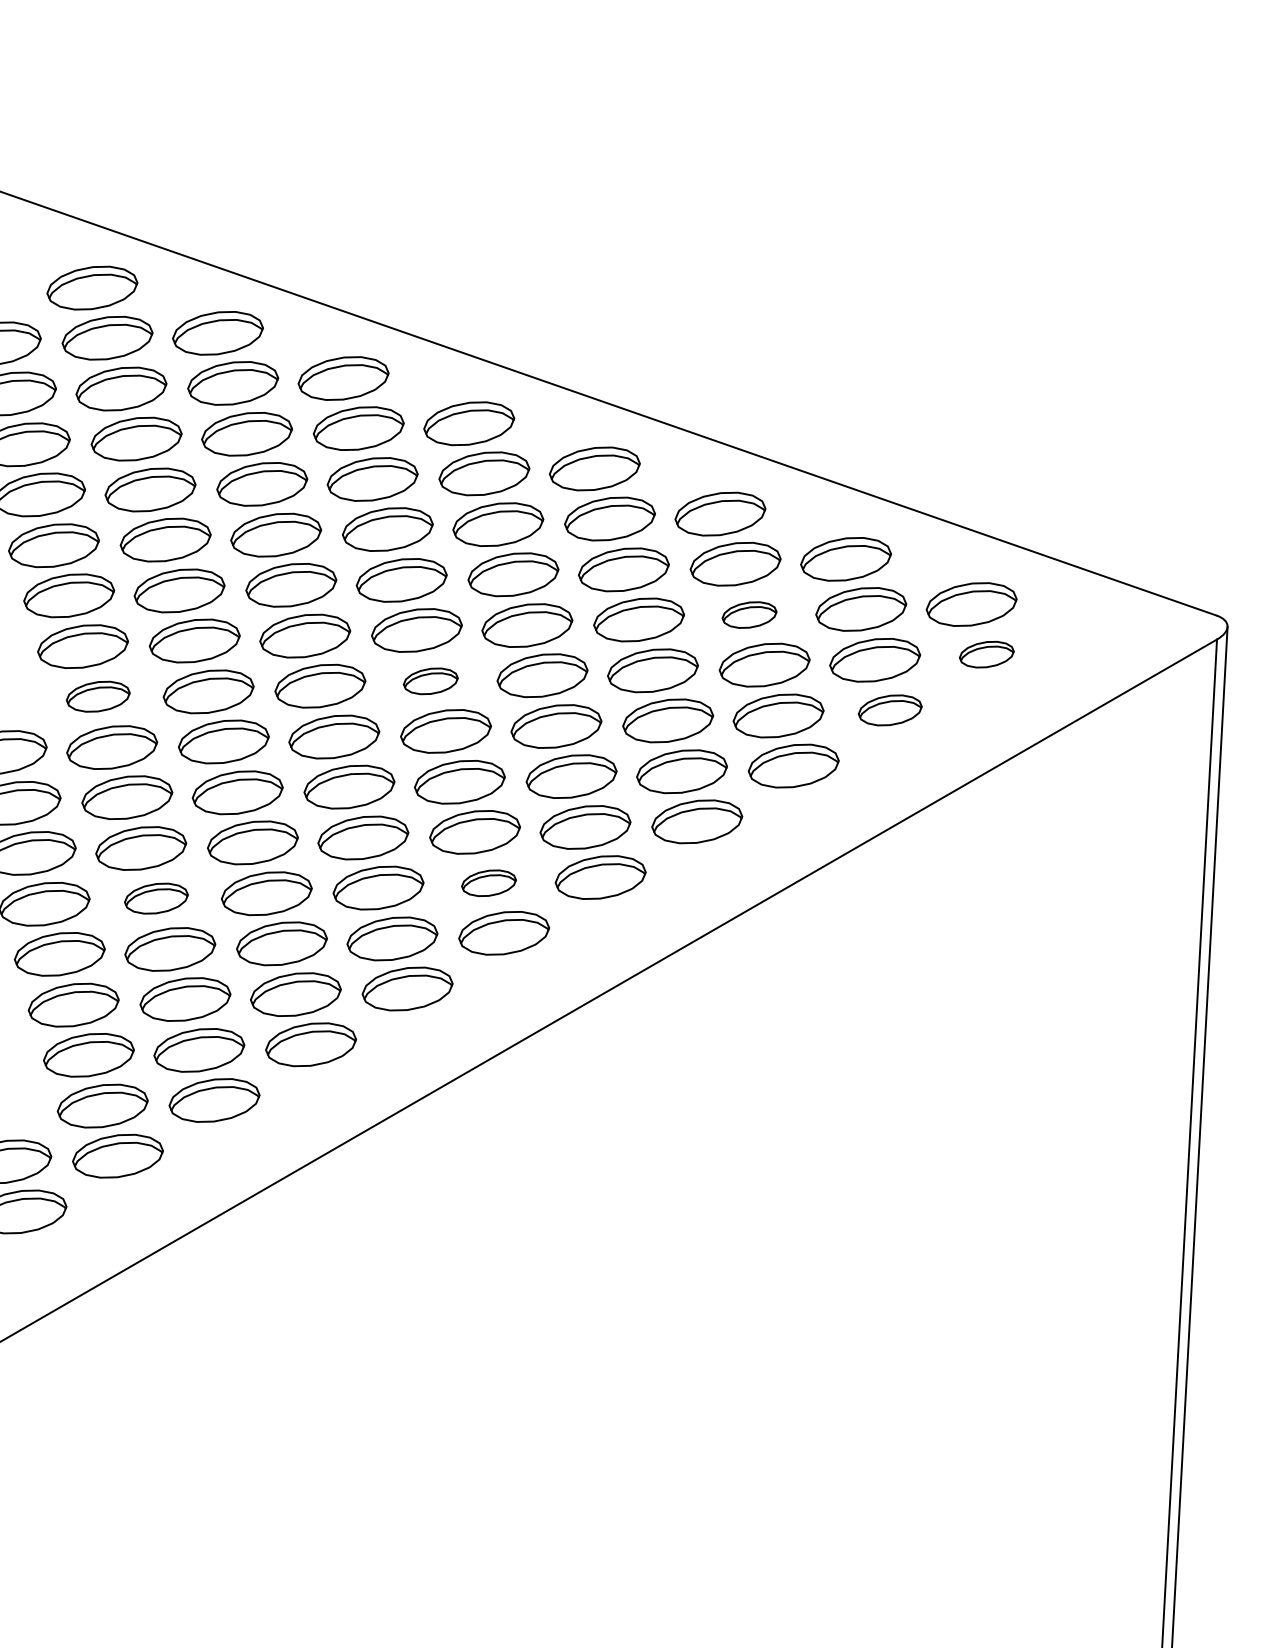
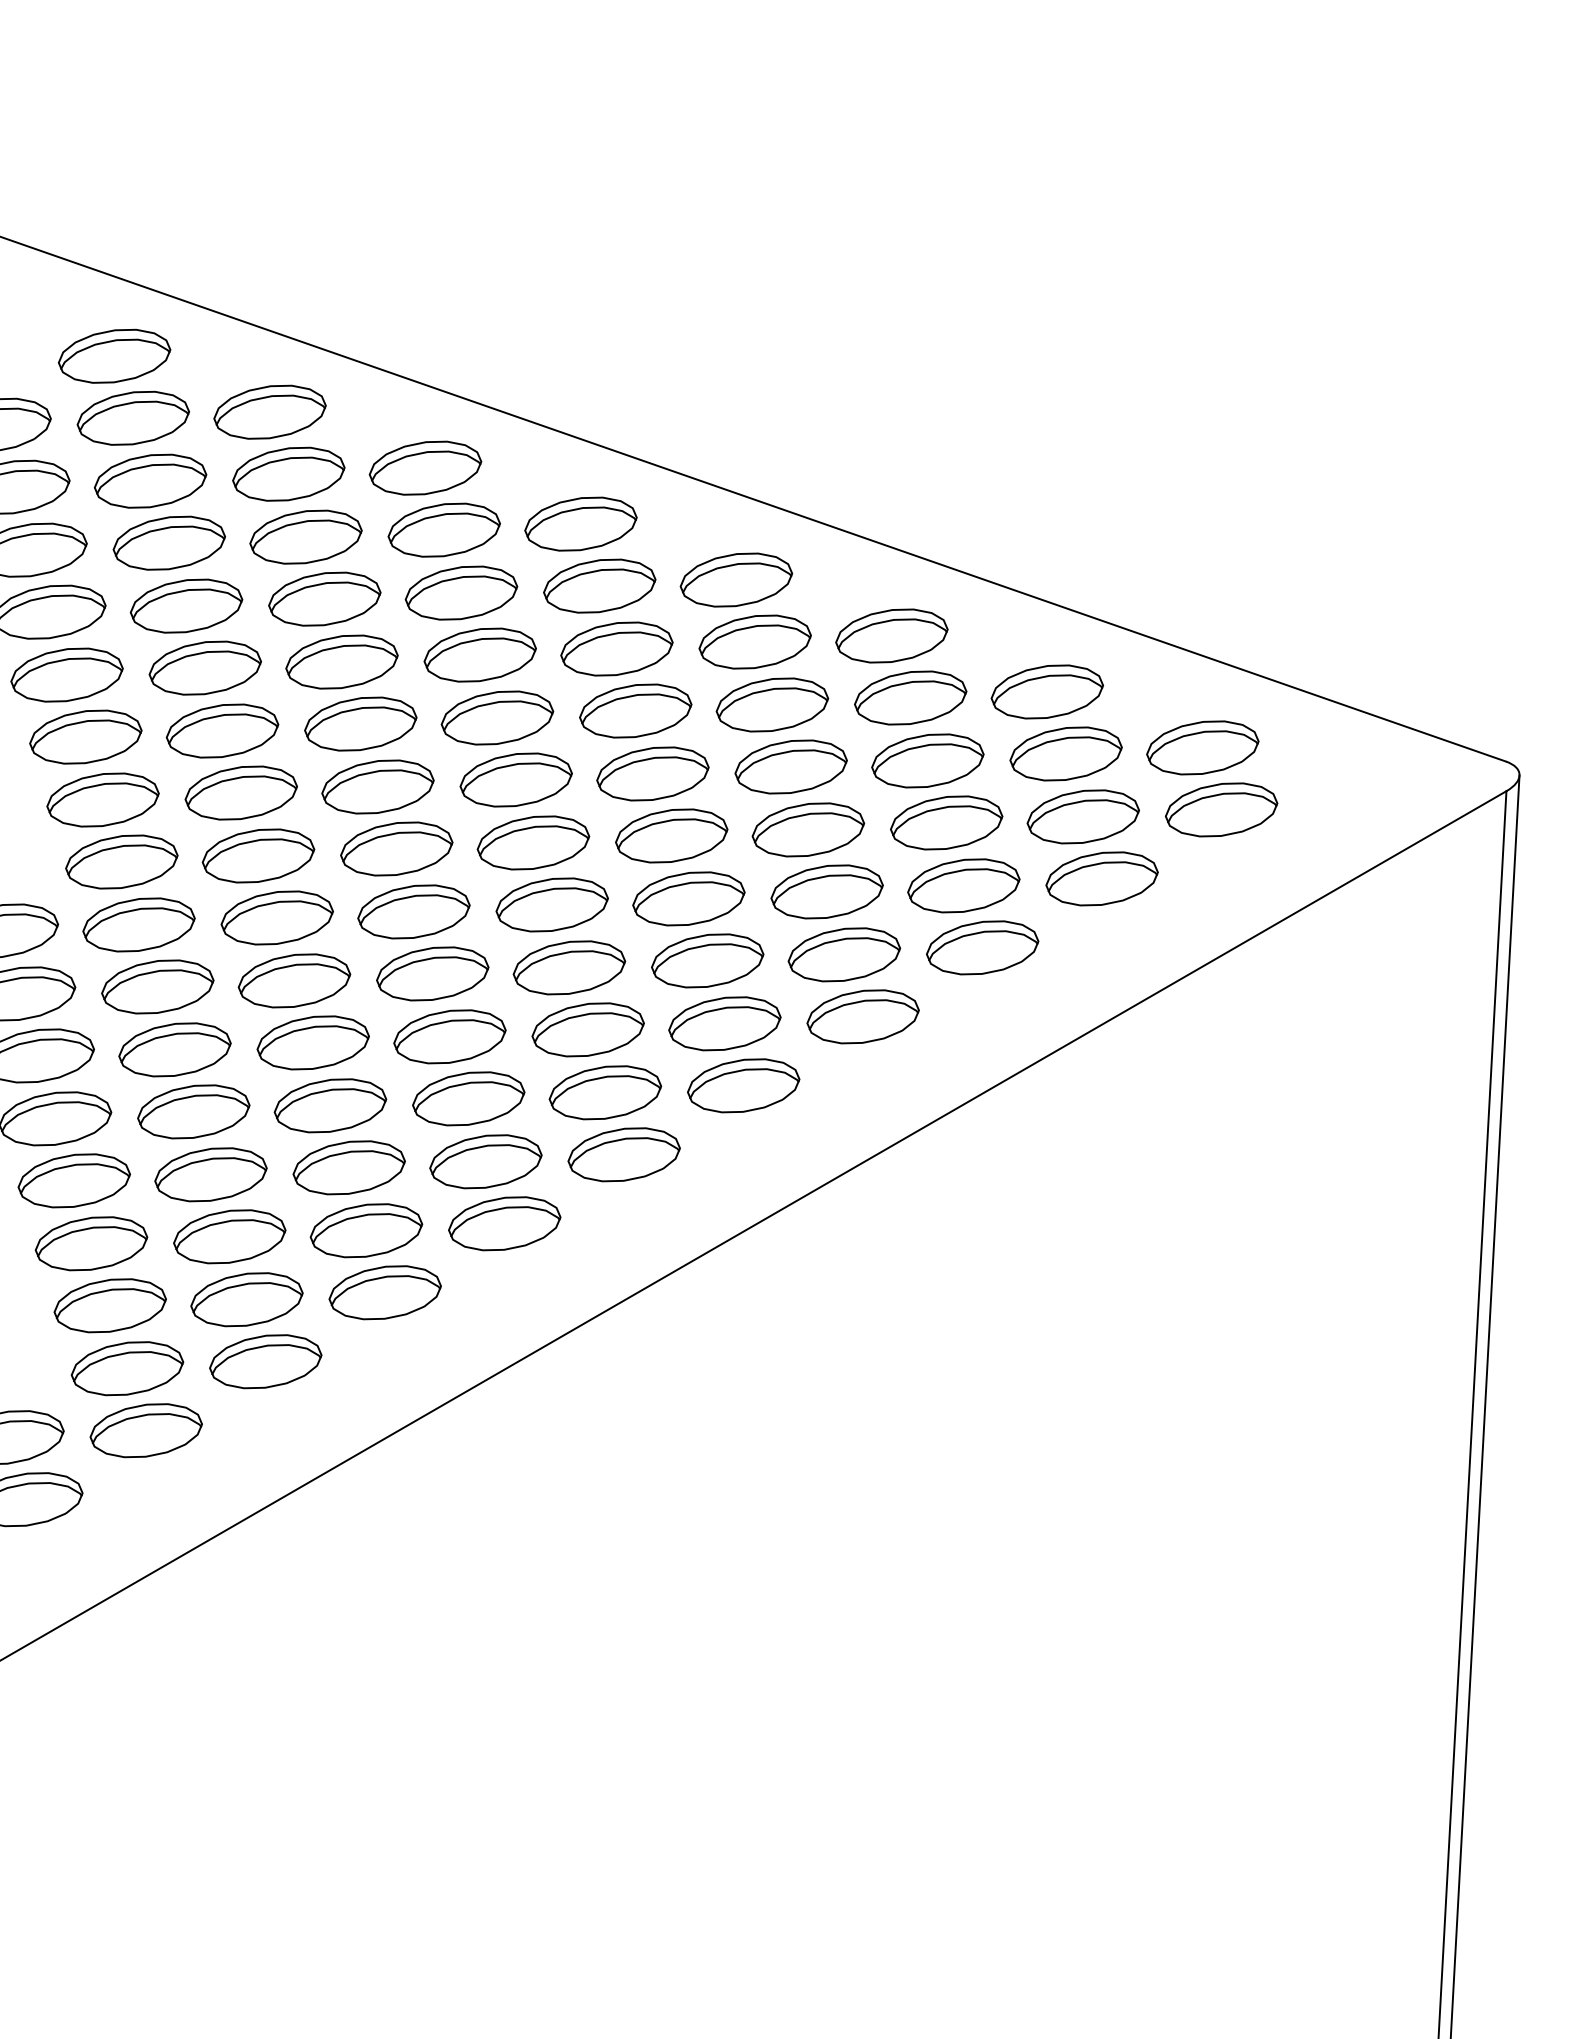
part: (749, 614) -> (927, 760), size x1.67
part: (986, 654) -> (1221, 809), size x1.67
part: (430, 680) -> (533, 842), size x1.67
part: (97, 696) -> (121, 861), size x1.43
part: (889, 710) -> (1101, 878), size x1.43
part: (489, 882) -> (605, 1092), size x1.67
part: (156, 898) -> (193, 1111), size x1.43

